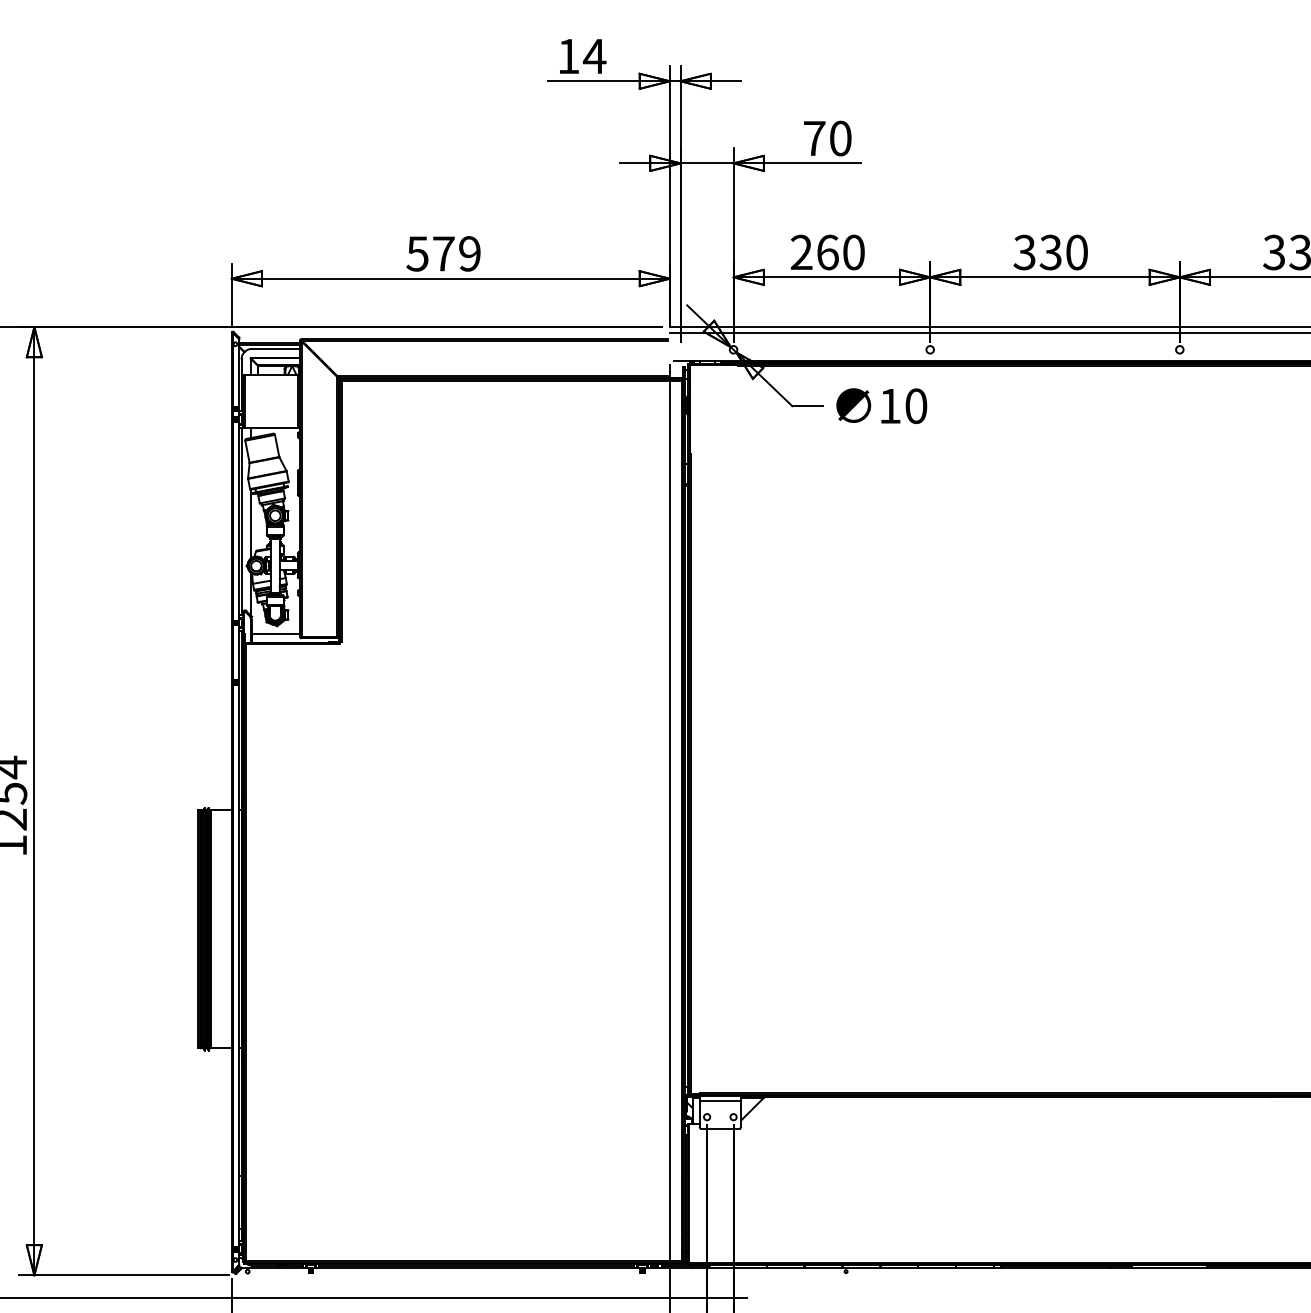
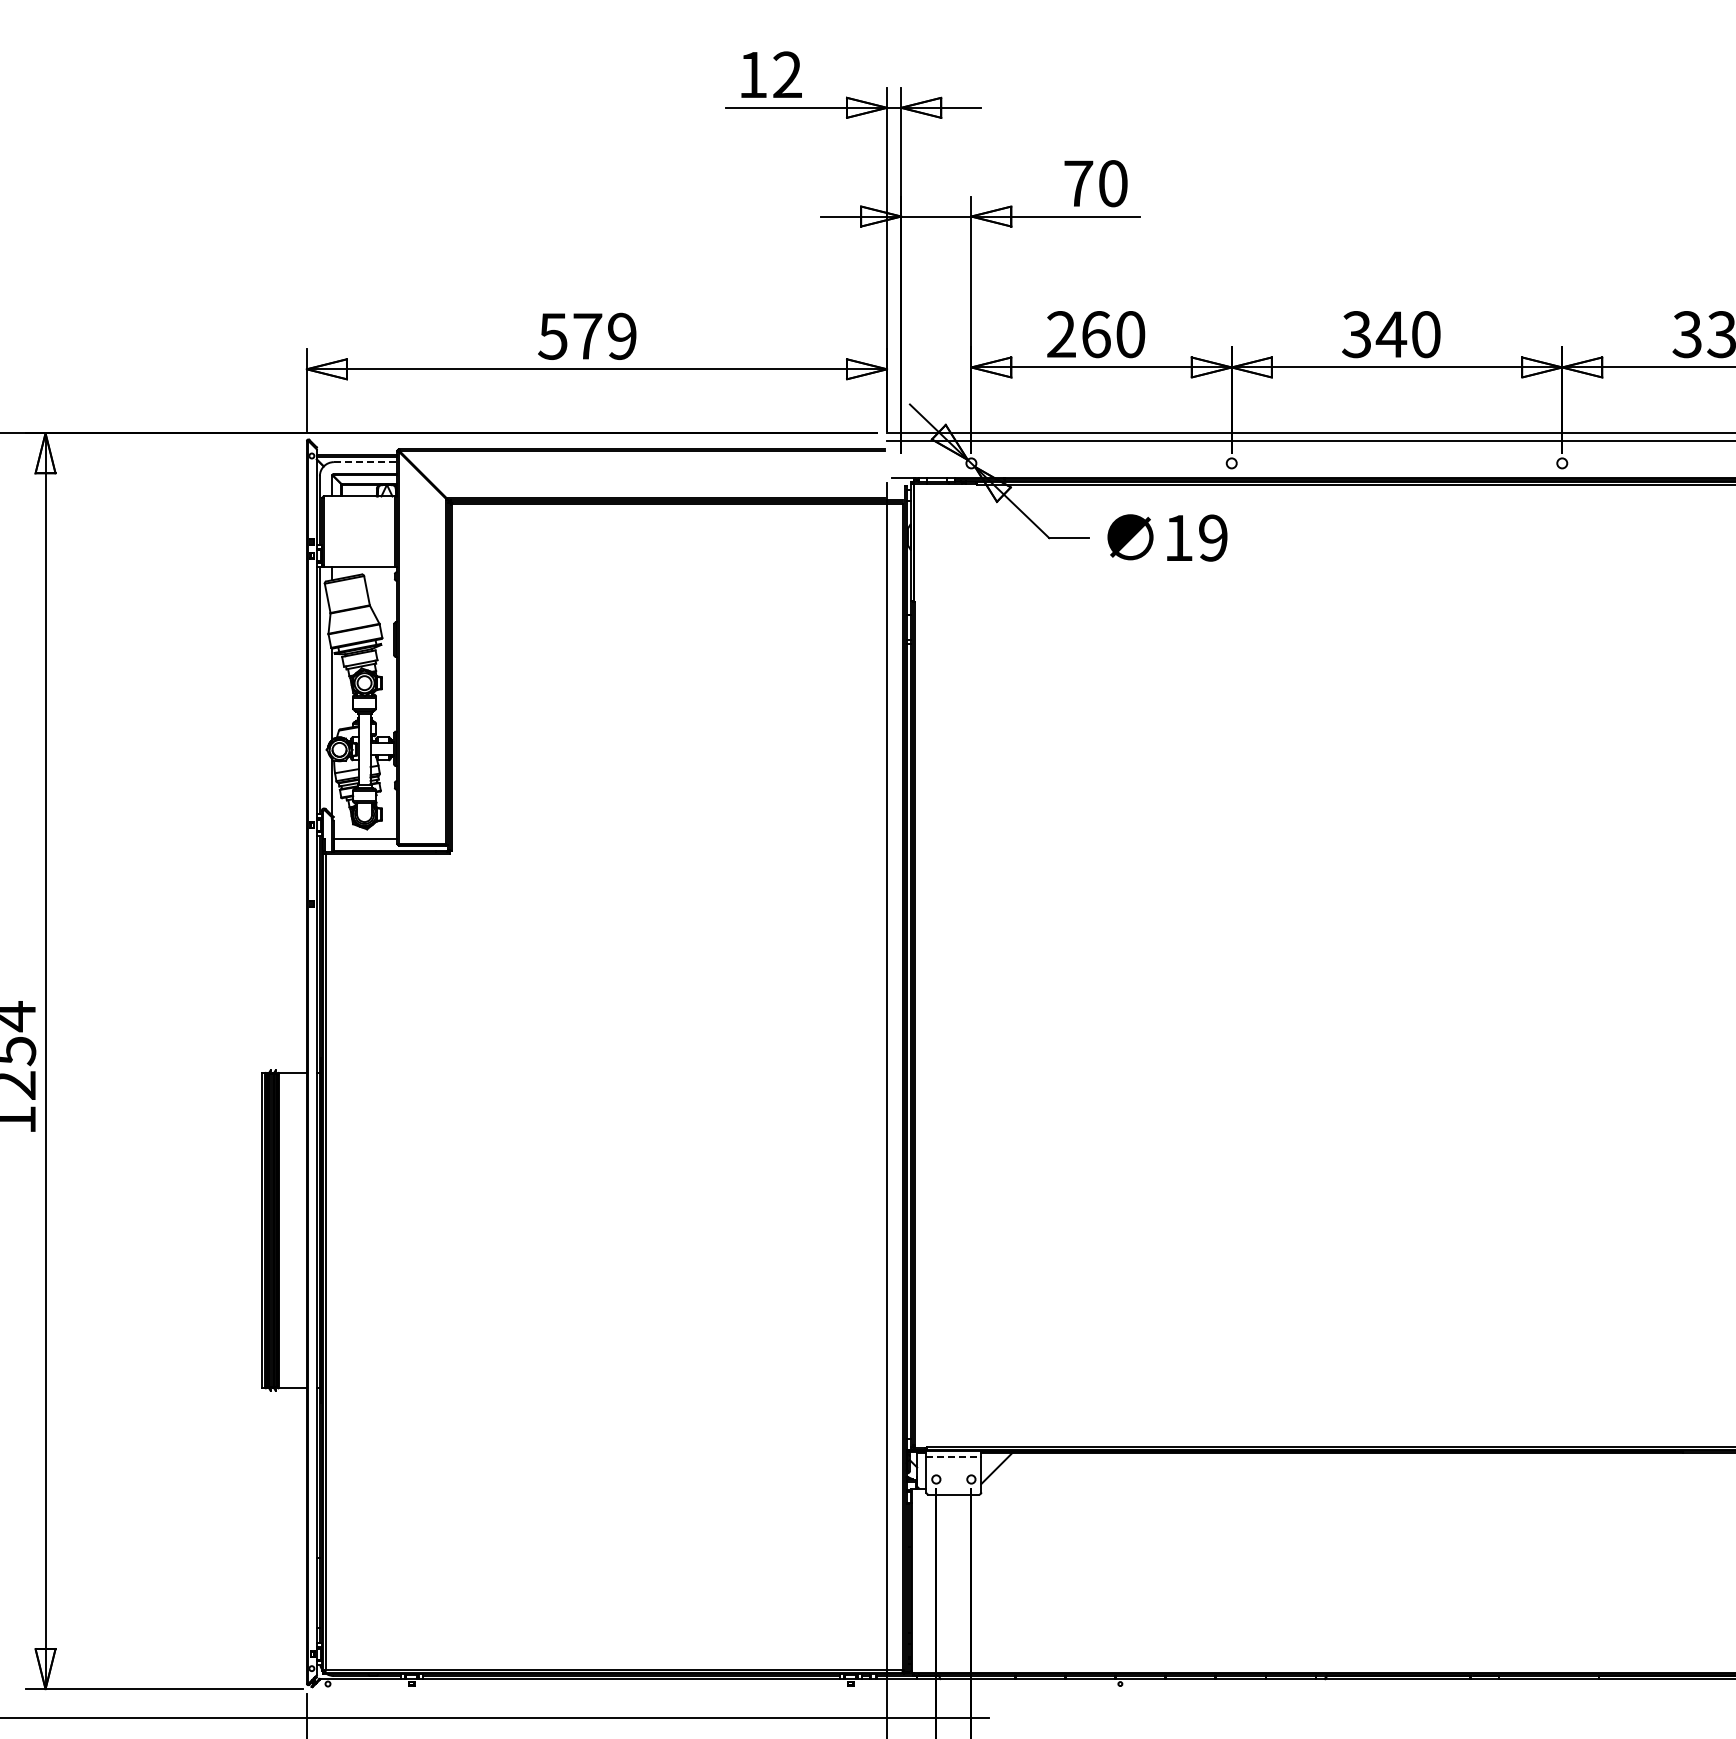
text: (594, 56) -> (787, 74), 14 -> 12
text: (1050, 252) -> (1391, 334), 330 -> 340
line: (276, 349) -> (365, 462), solid -> dashed
text: (916, 405) -> (1213, 537), 10 -> 19
line: (720, 1100) -> (953, 1457), solid -> dashed

